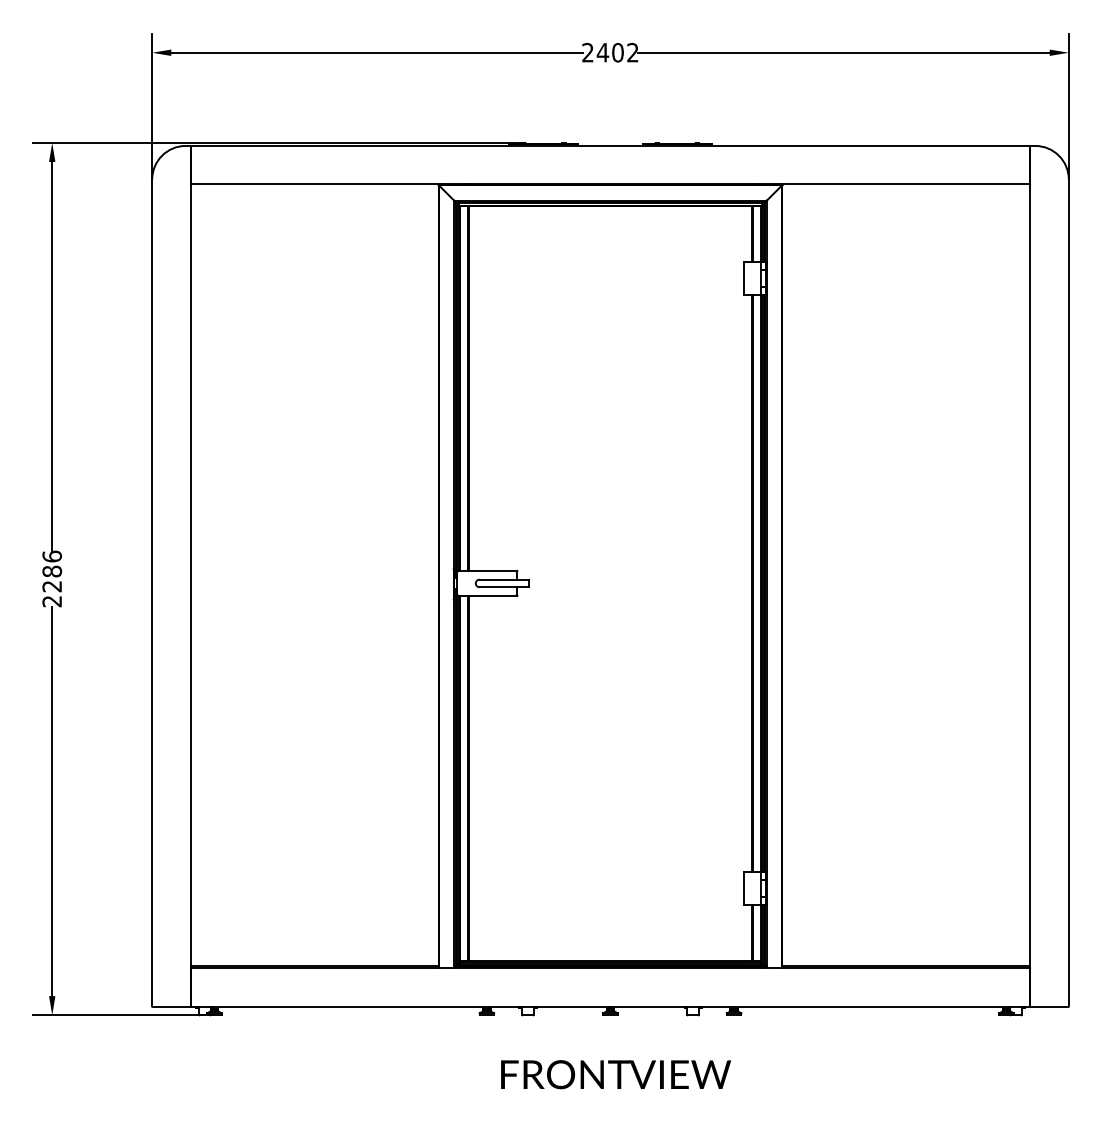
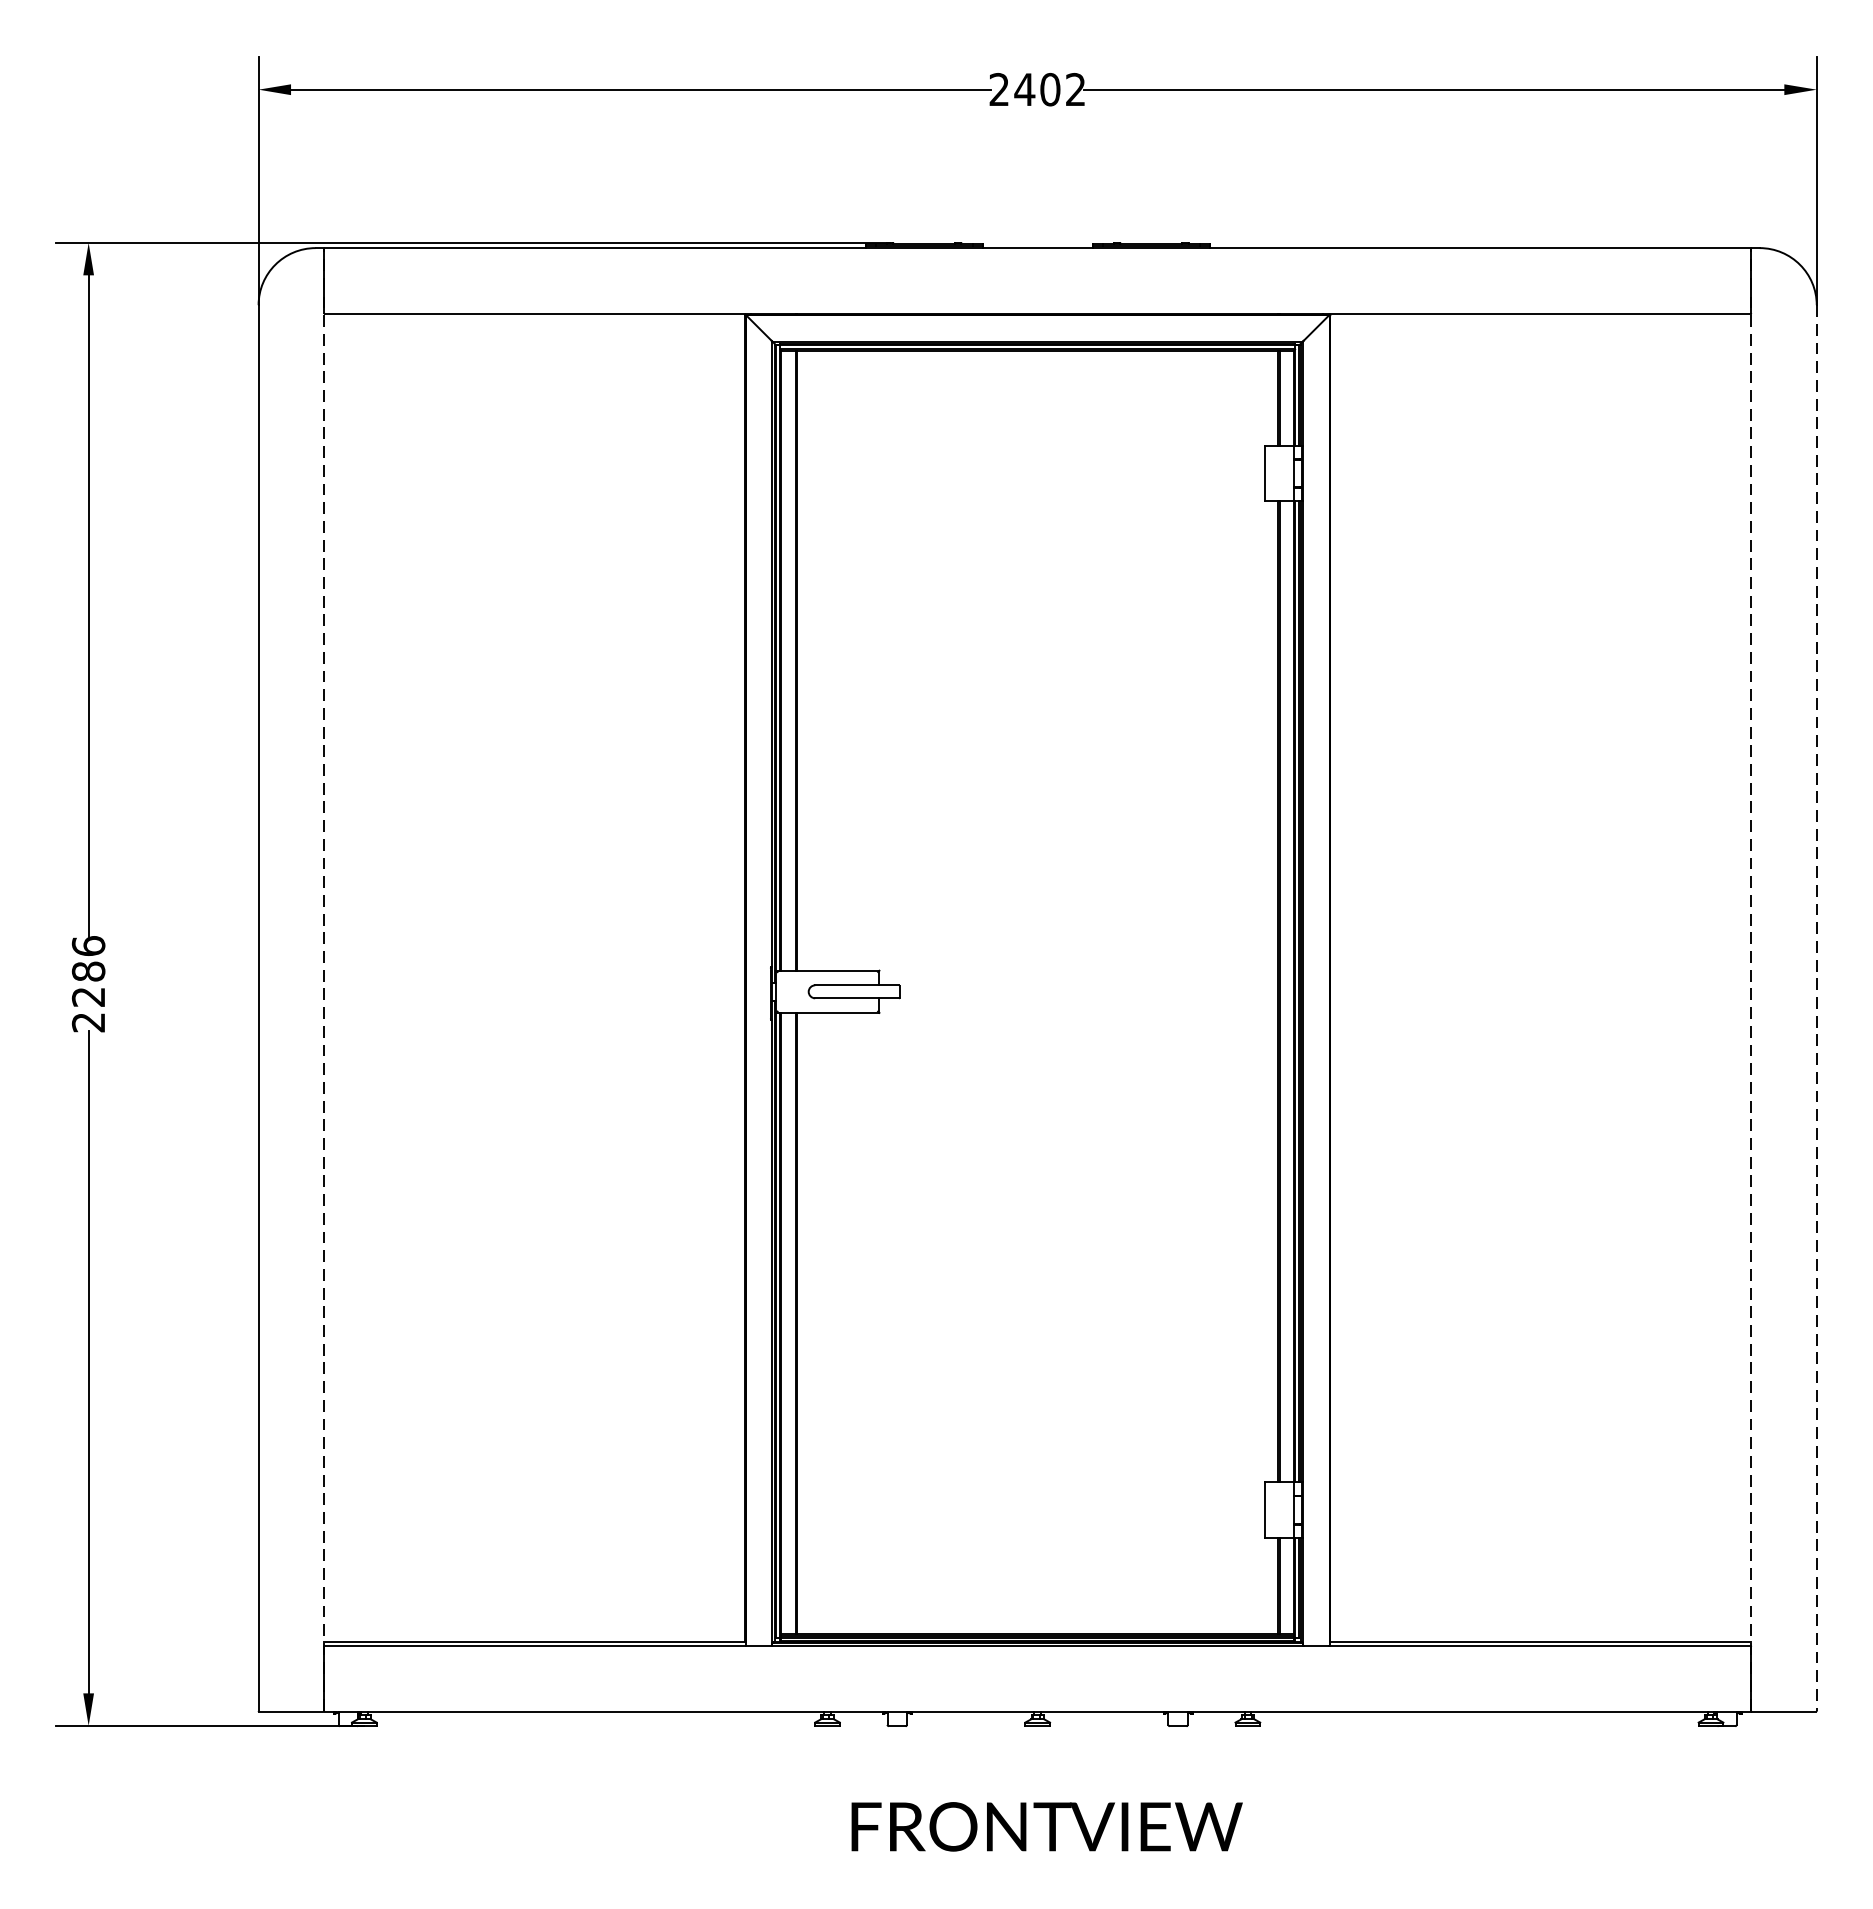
line: (190, 575) -> (323, 978), solid -> dashed
line: (1030, 575) -> (1751, 978), solid -> dashed
line: (1068, 593) -> (1816, 1008), solid -> dashed

